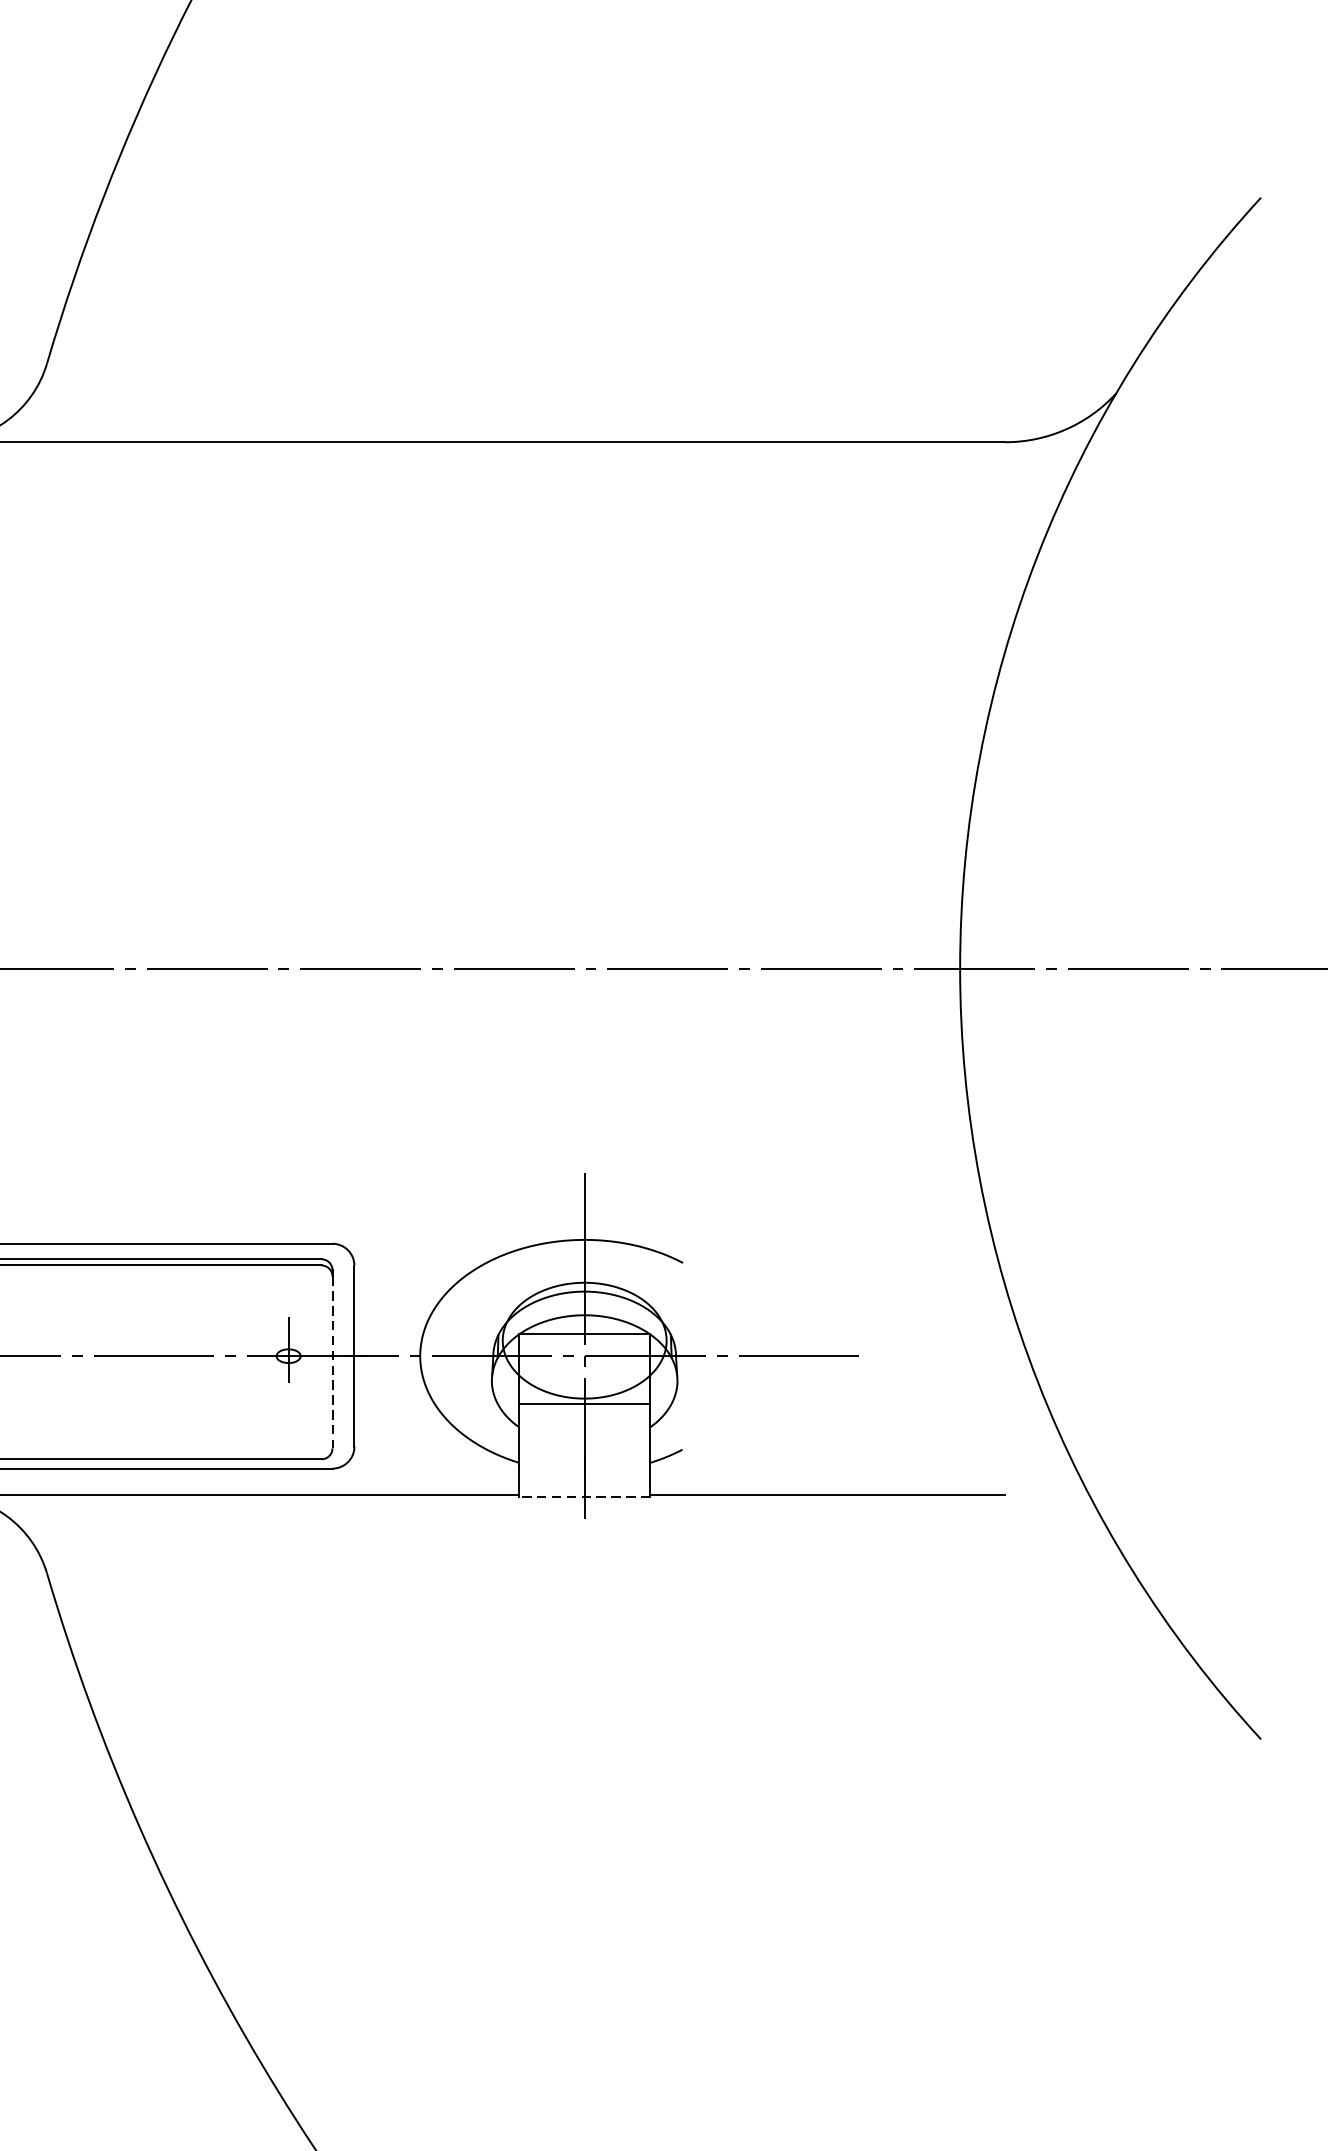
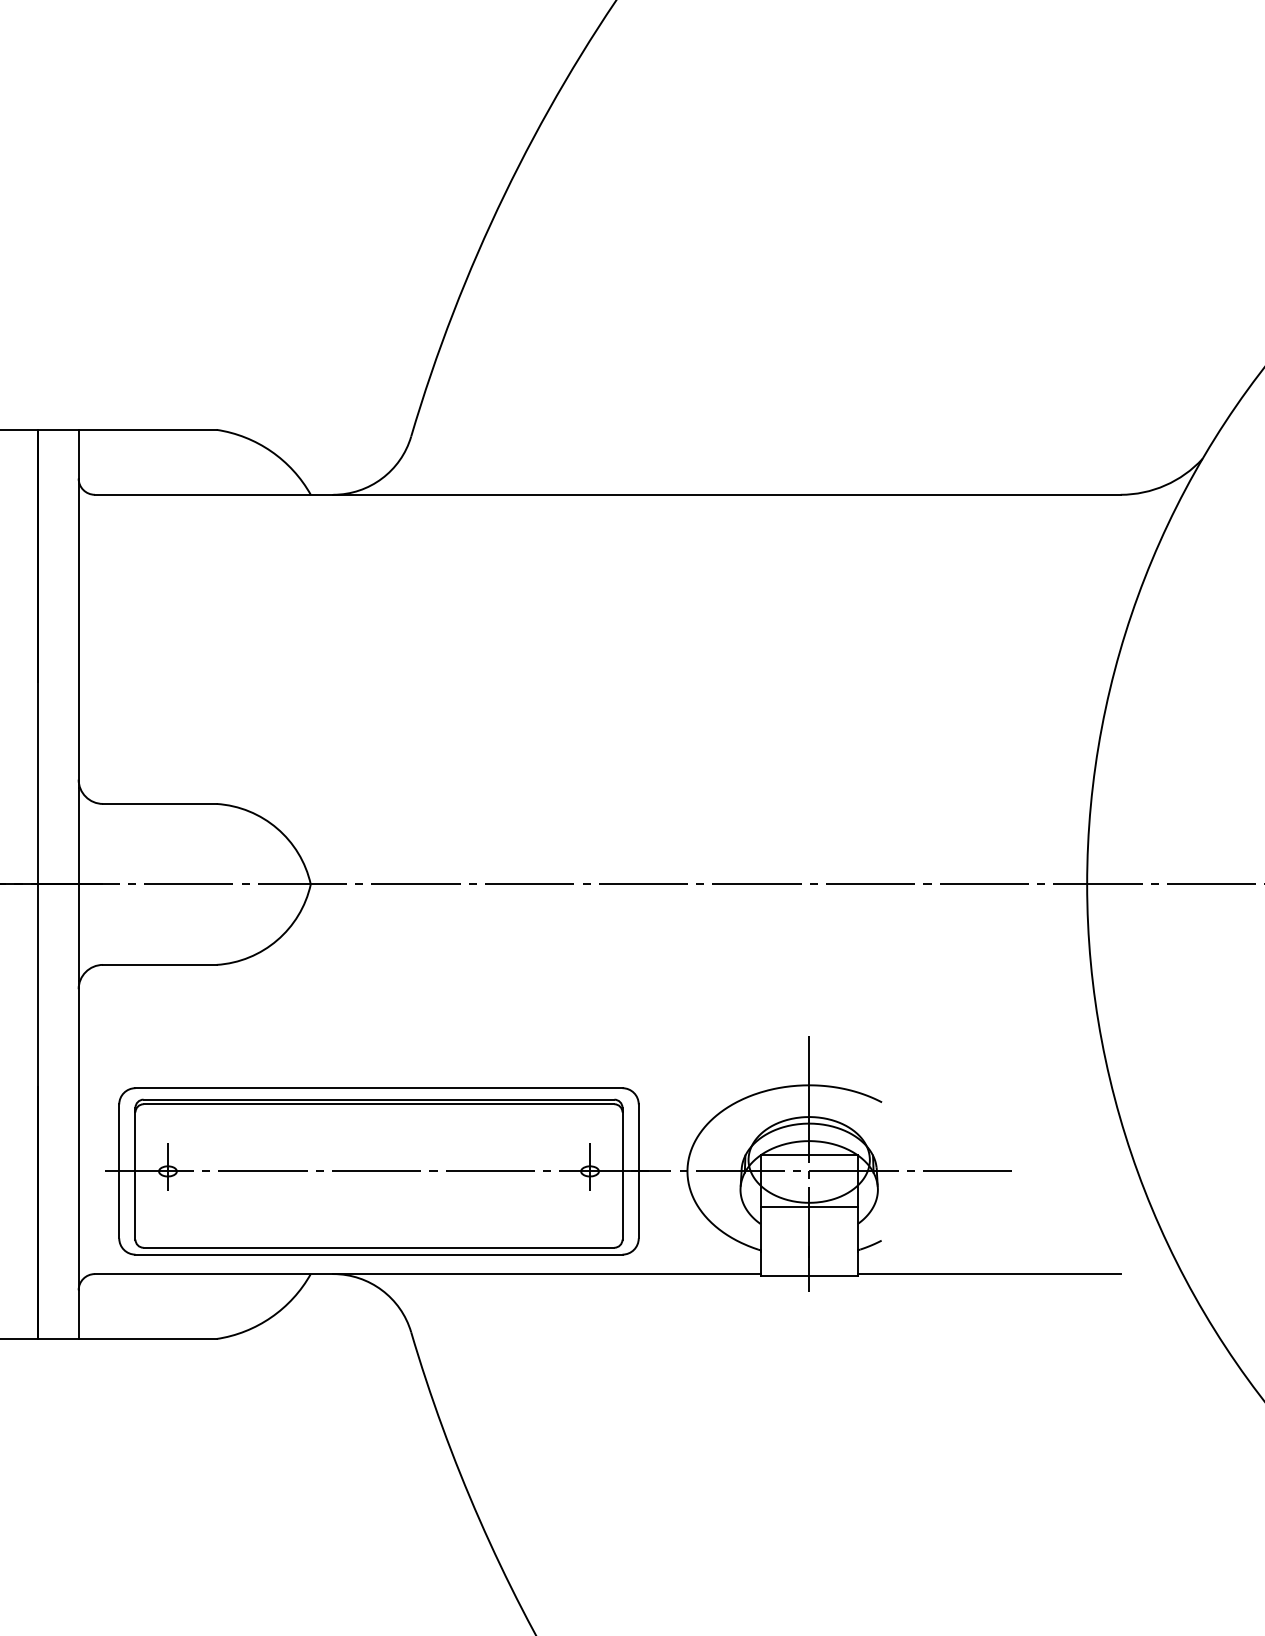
line: (332, 1363) -> (622, 1176), dashed -> solid
line: (585, 1496) -> (809, 1275), dashed -> solid

